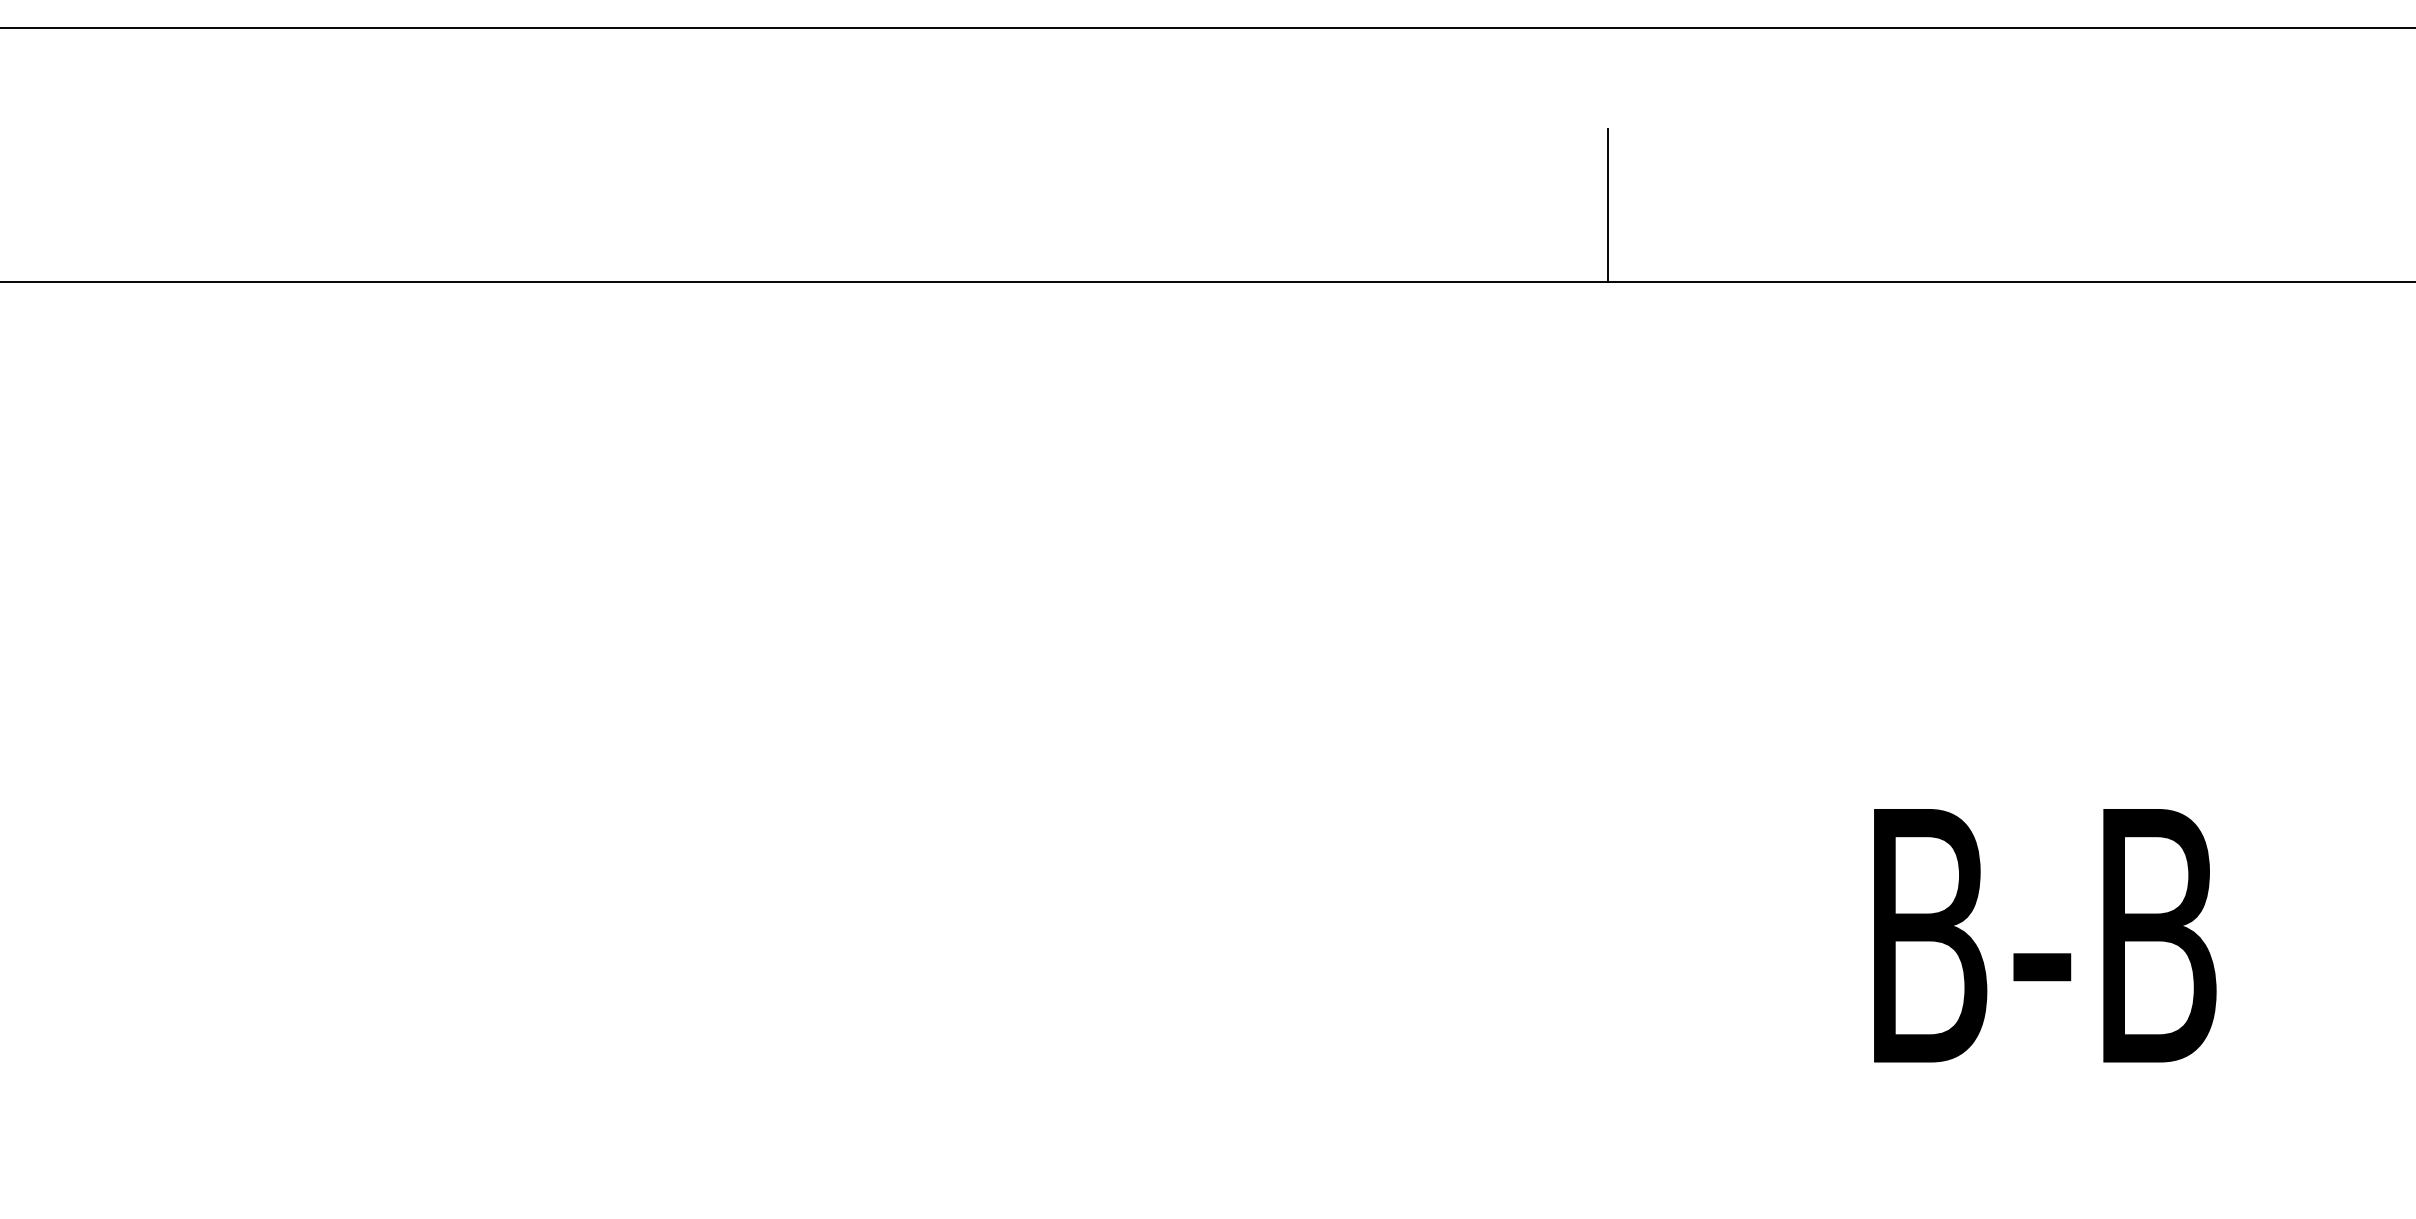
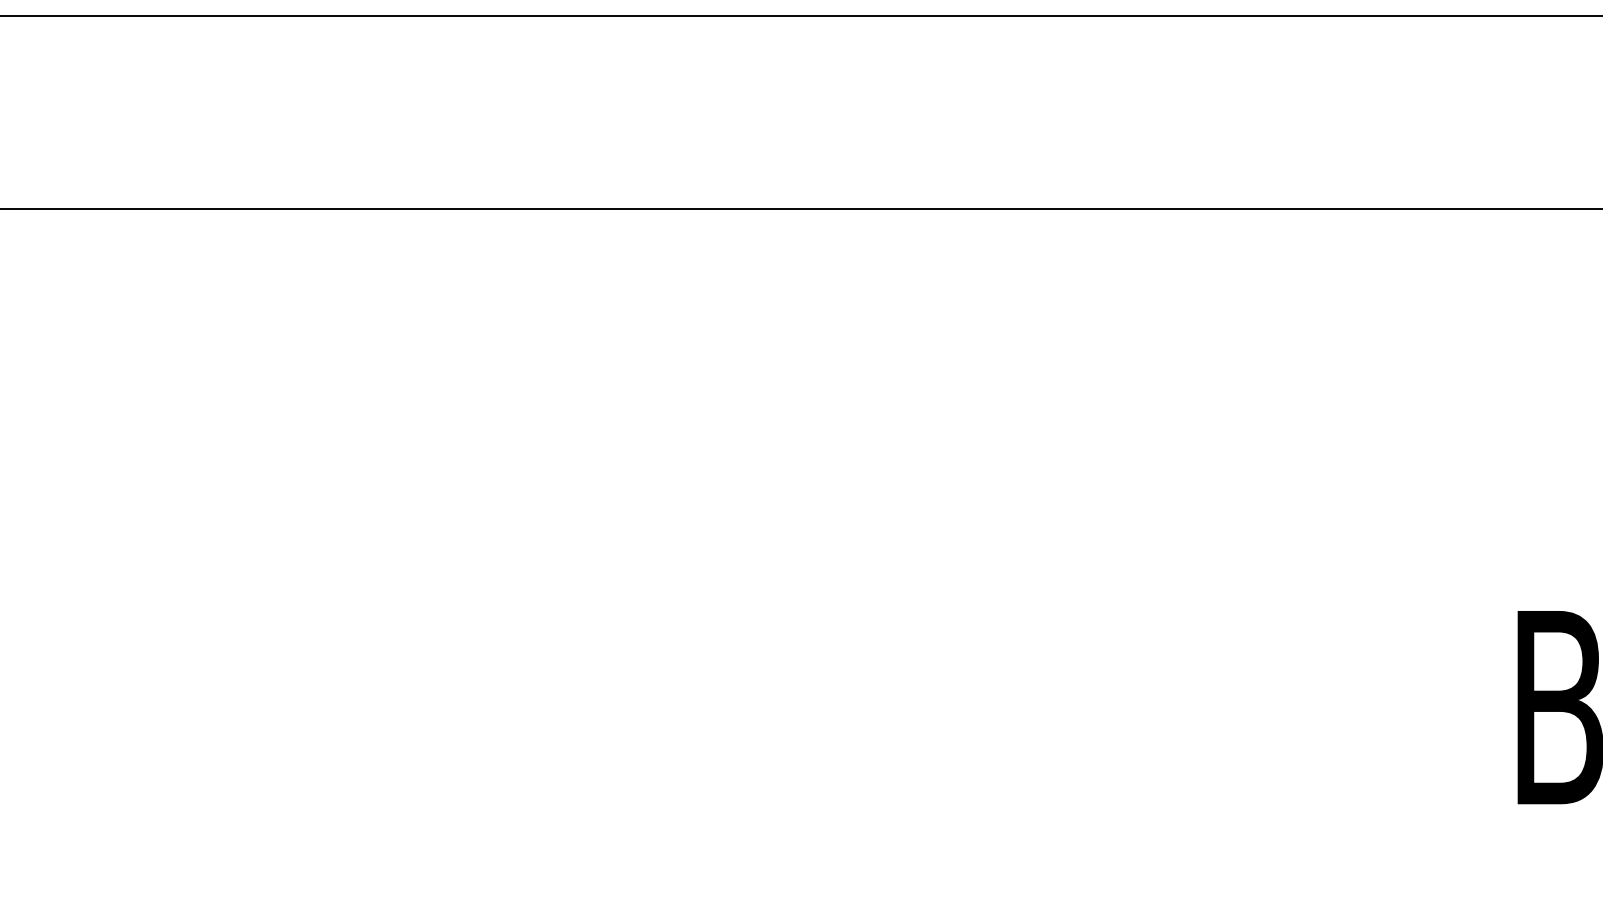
line: (1607, 205) -> (1314, 150), removed

